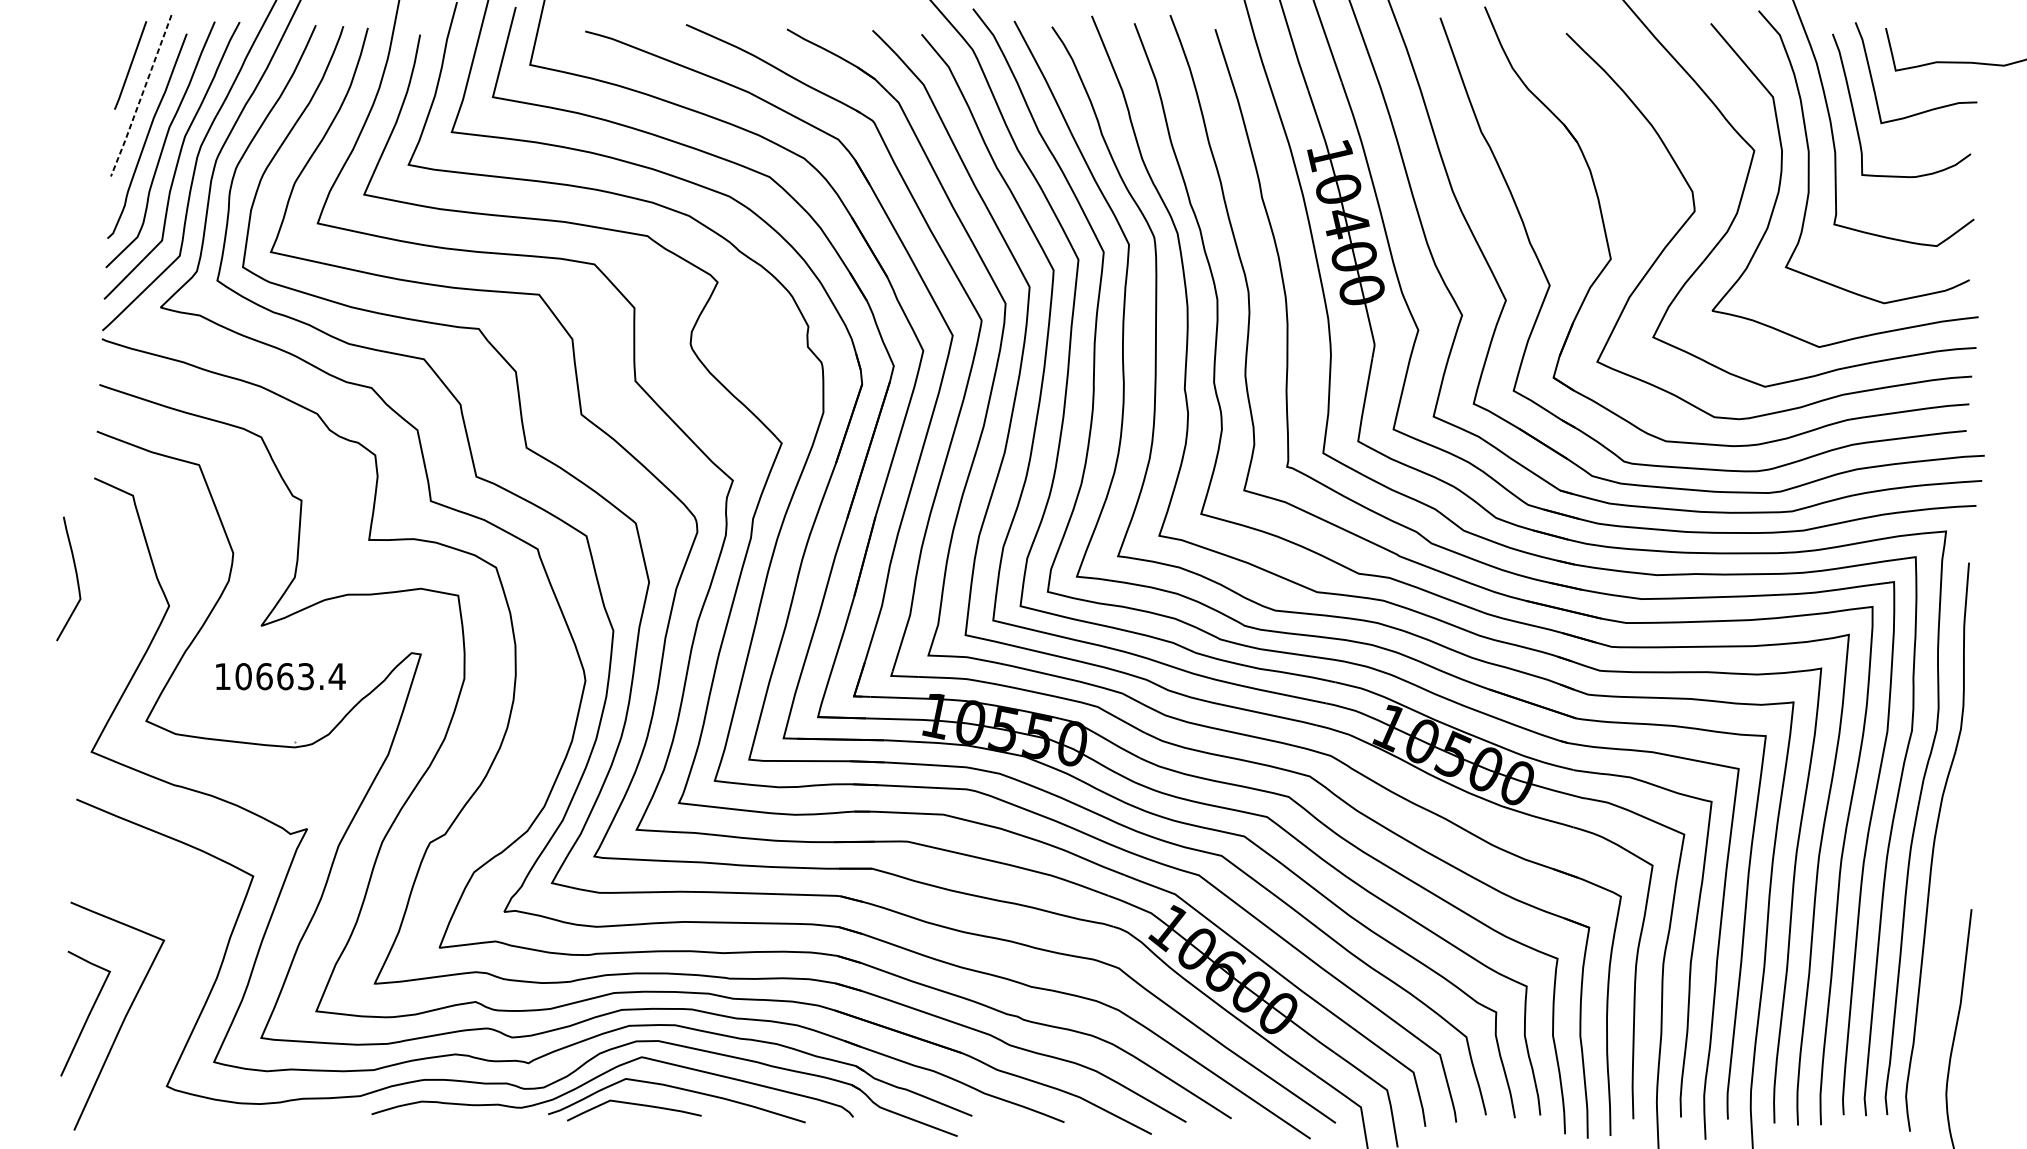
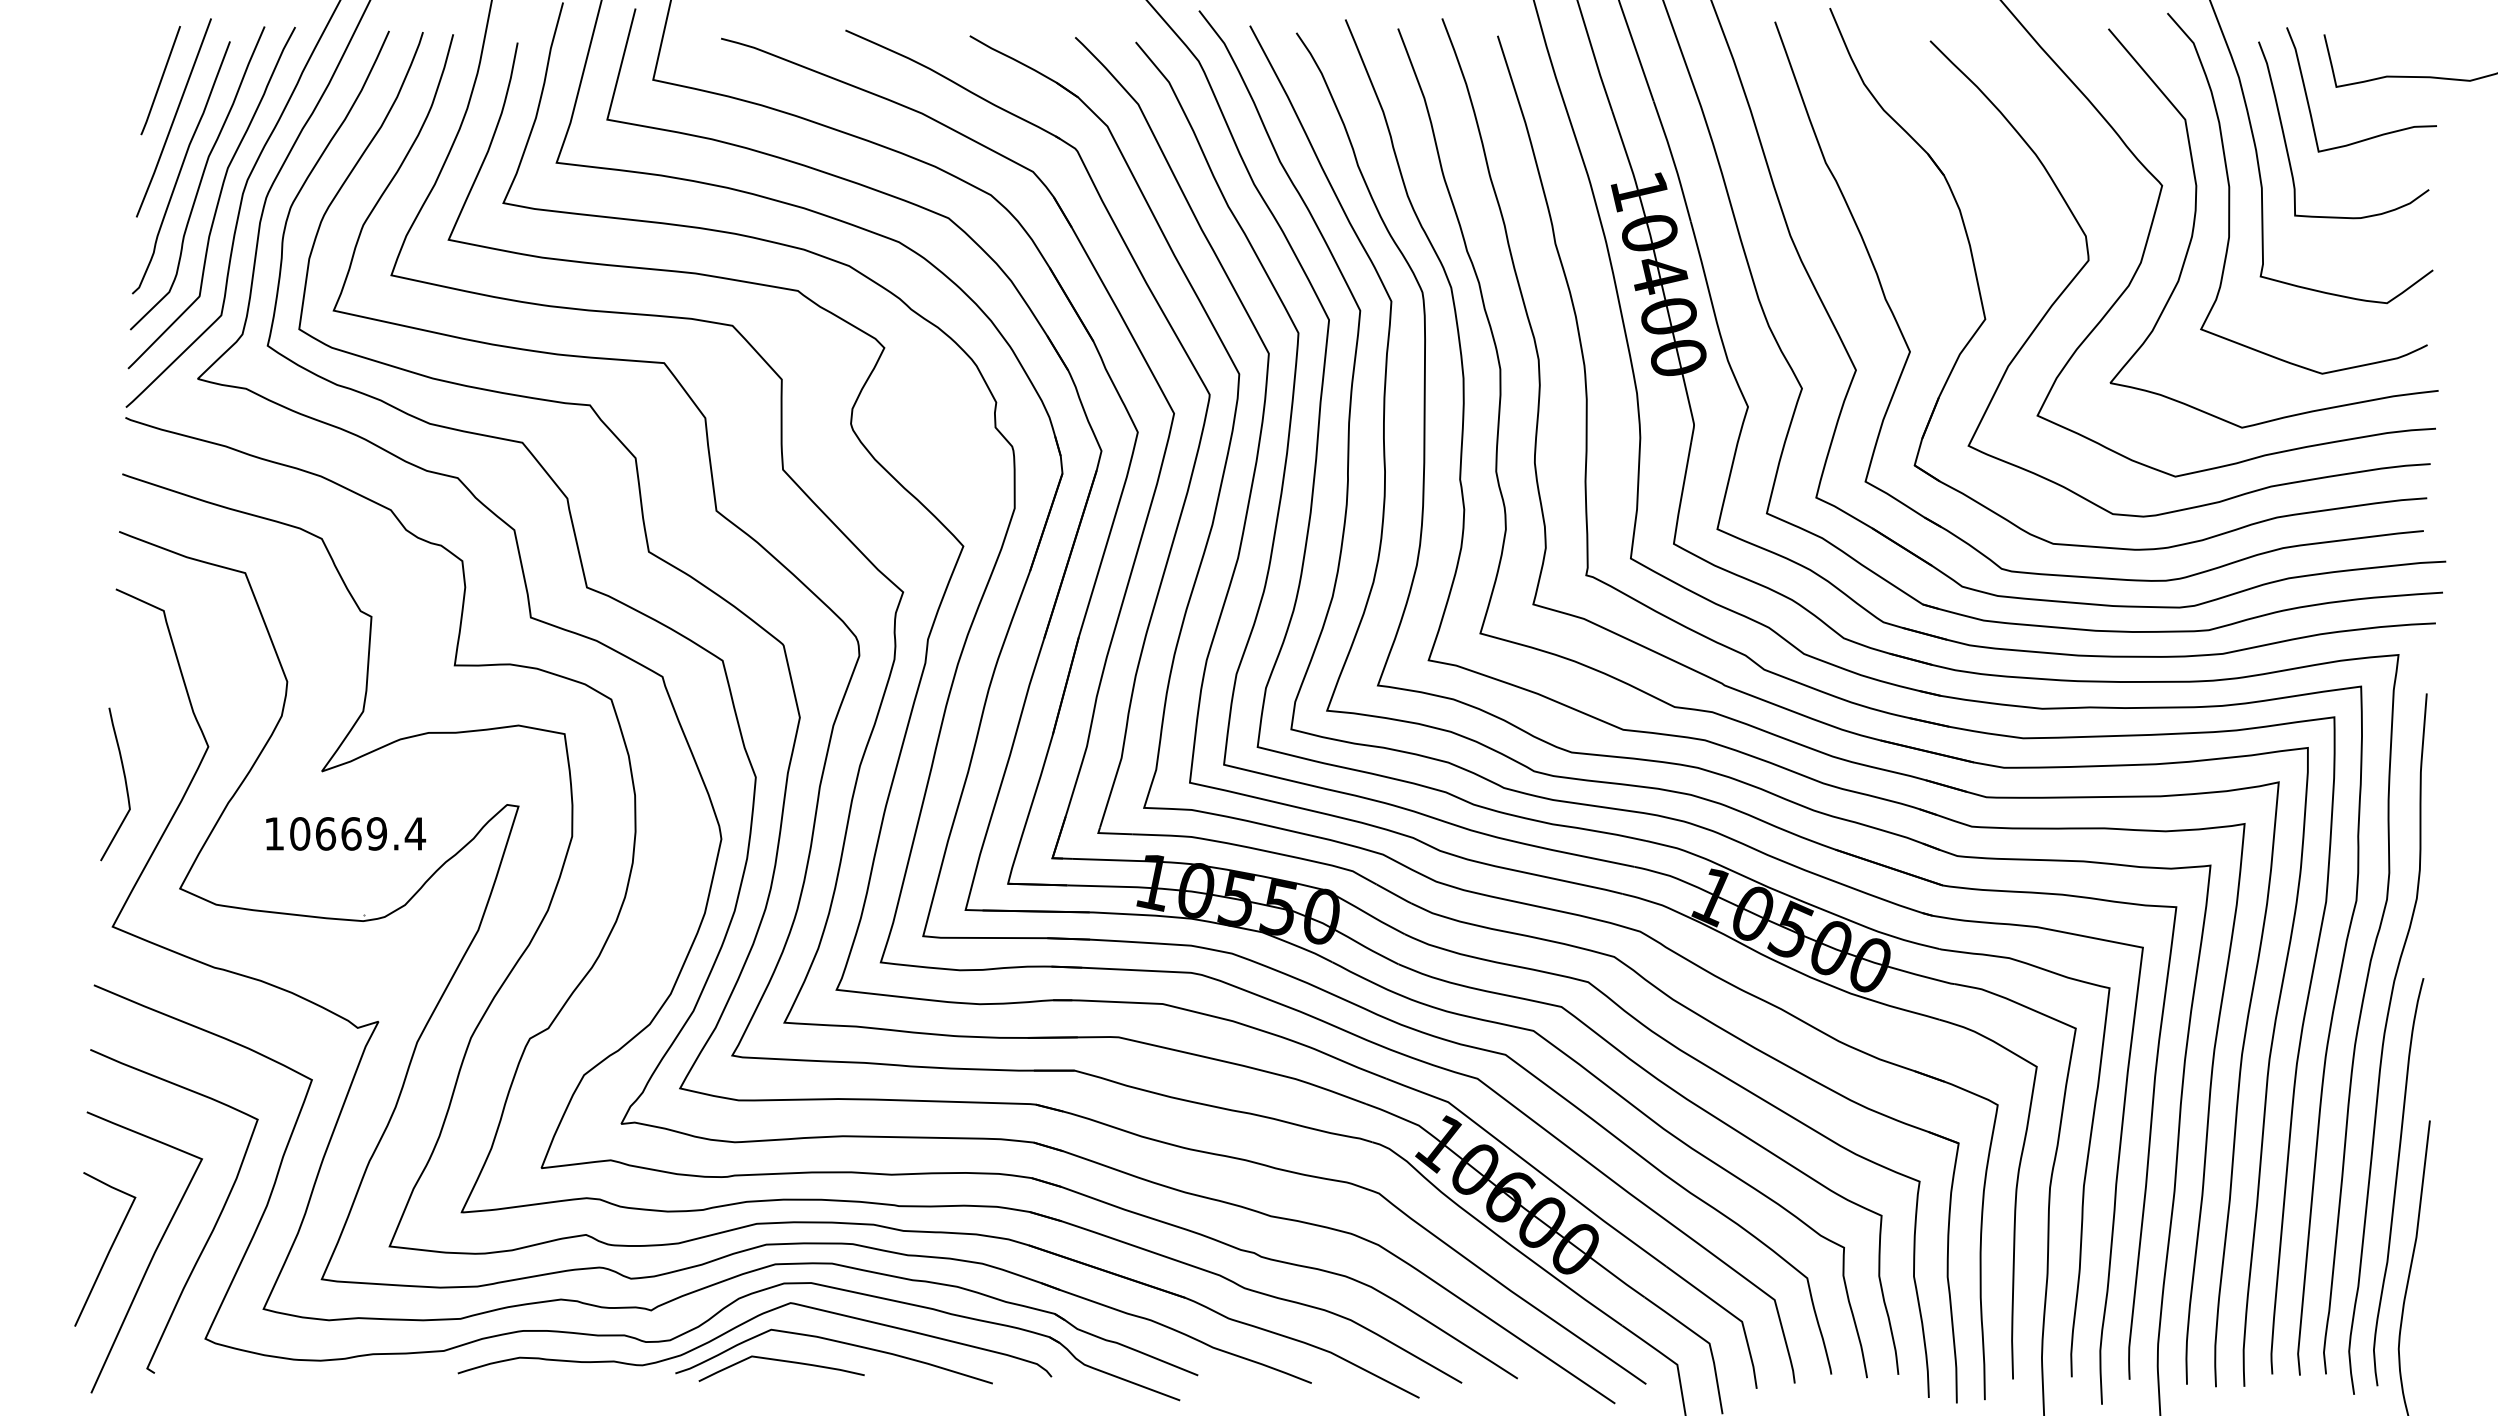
line: (141, 96) -> (174, 118), dashed -> solid
curve: (76, 576) -> (124, 781), moved
text: (305, 676) -> (376, 833), 10663.4 -> 10669.4
curve: (1944, 959) -> (2396, 1182), added
curve: (172, 996) -> (212, 1228), added

